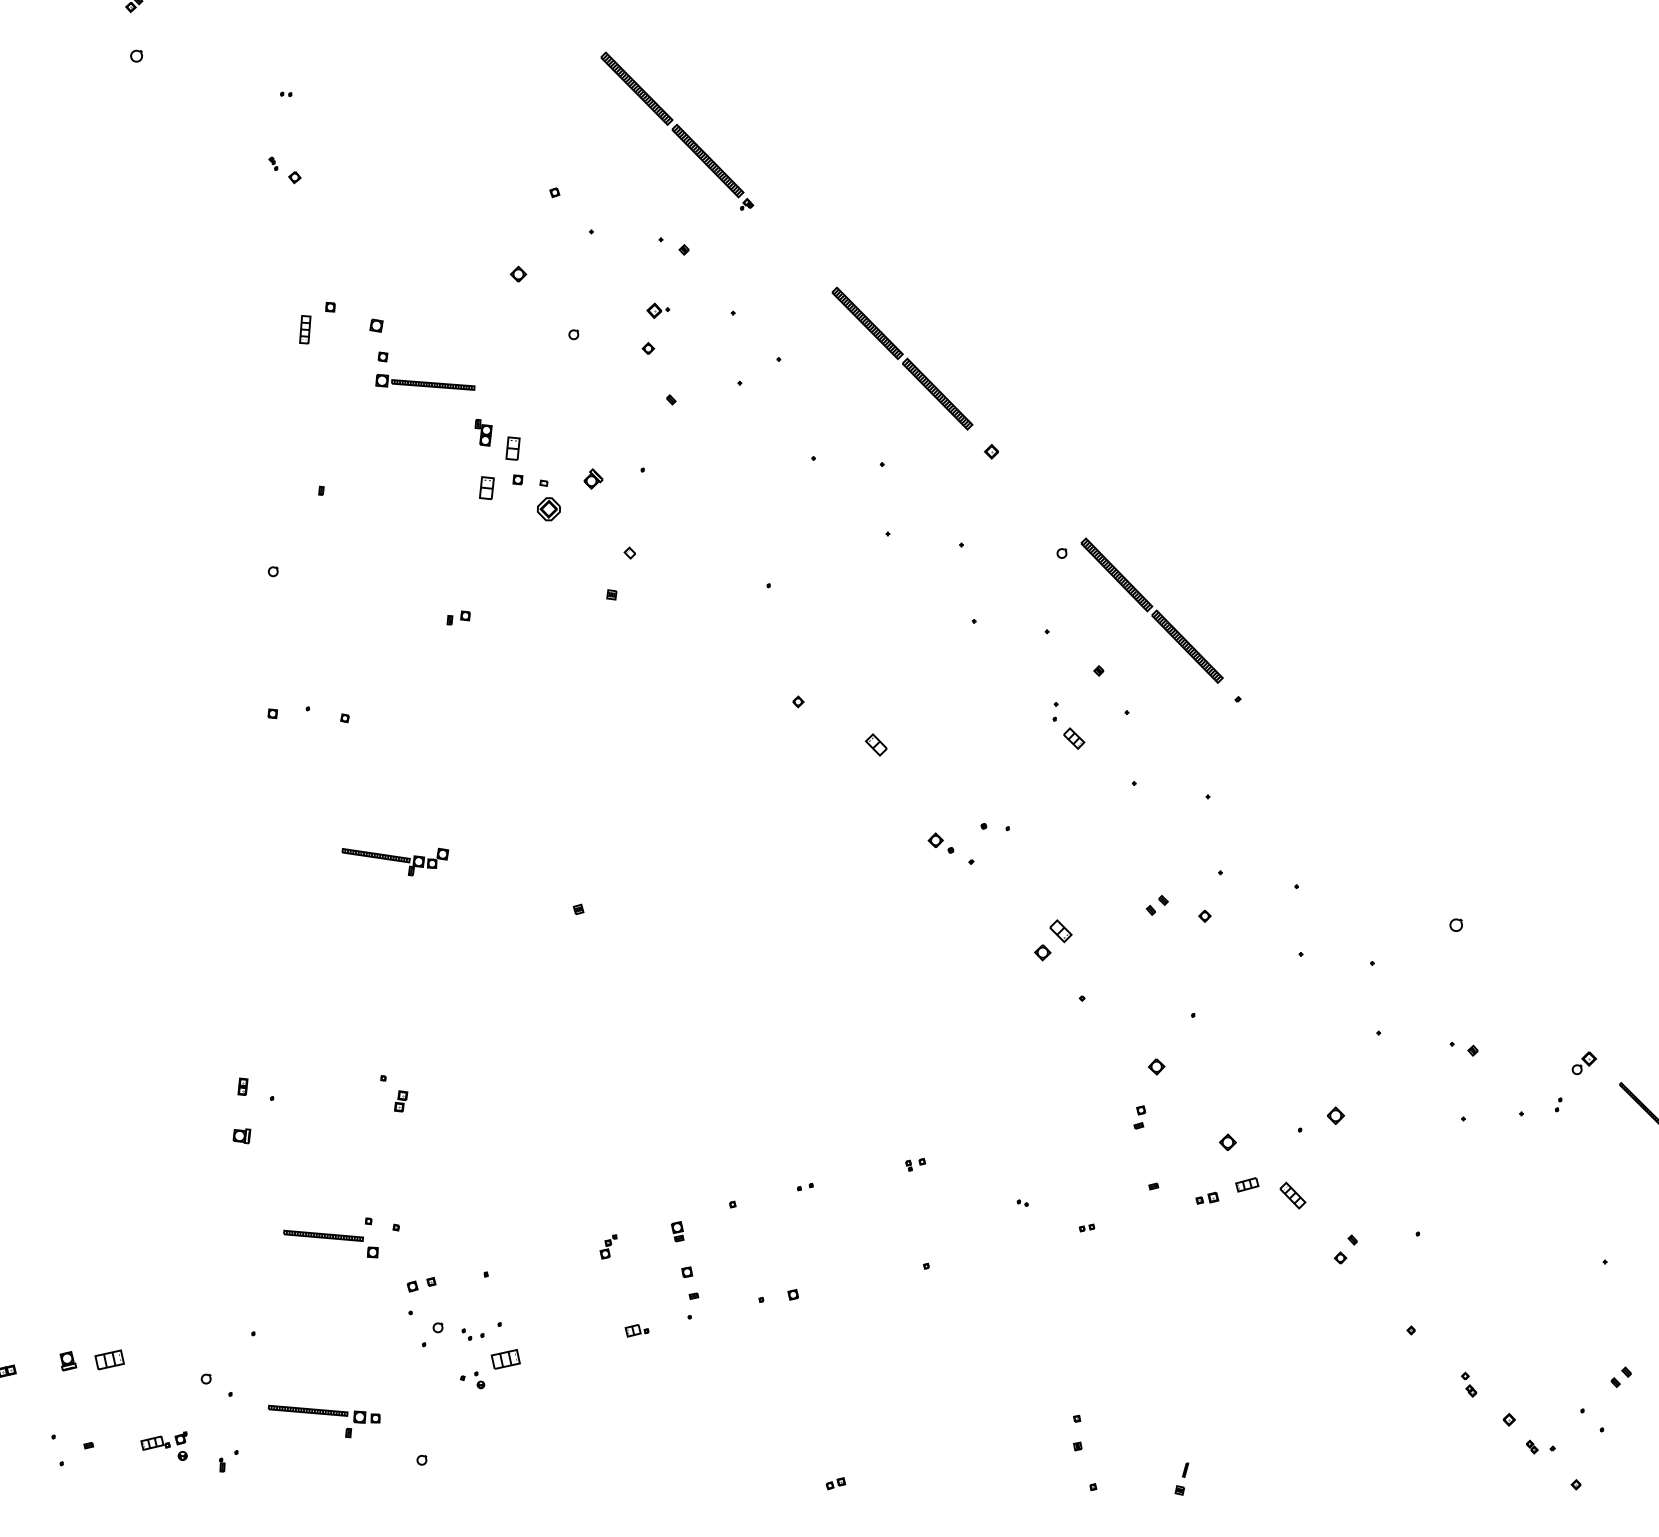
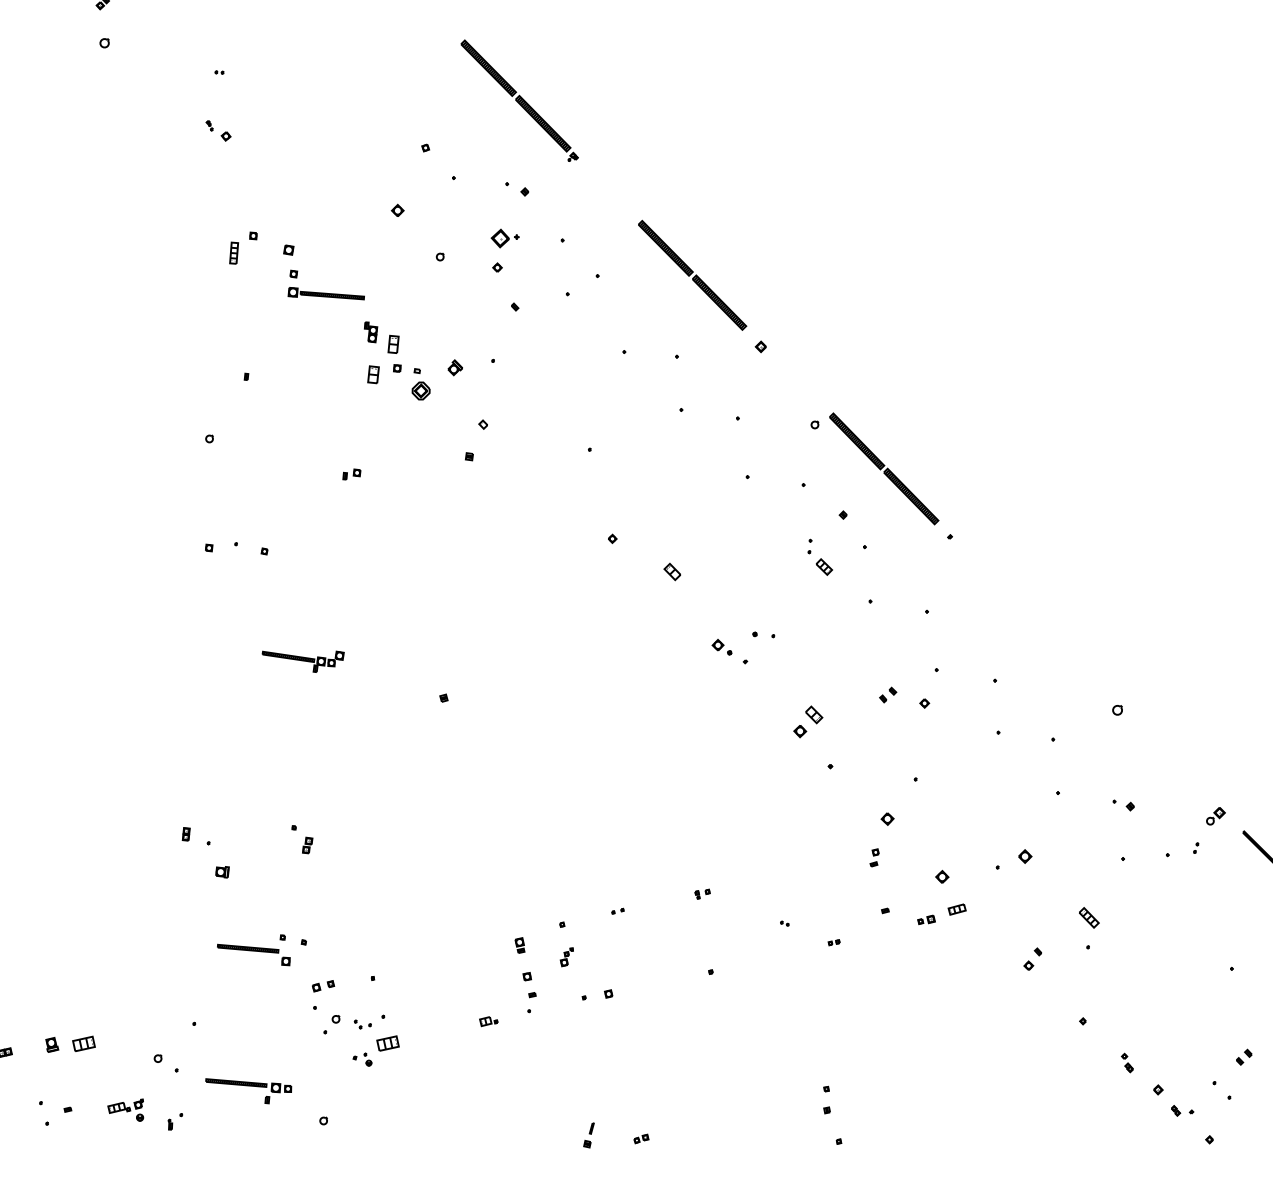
part: (657, 310) -> (504, 238), size x1.6
part: (241, 1136) -> (222, 872), moved
part: (1293, 1195) -> (1089, 917), moved
part: (608, 1247) -> (566, 957), moved
part: (1181, 1479) -> (588, 1135), moved

